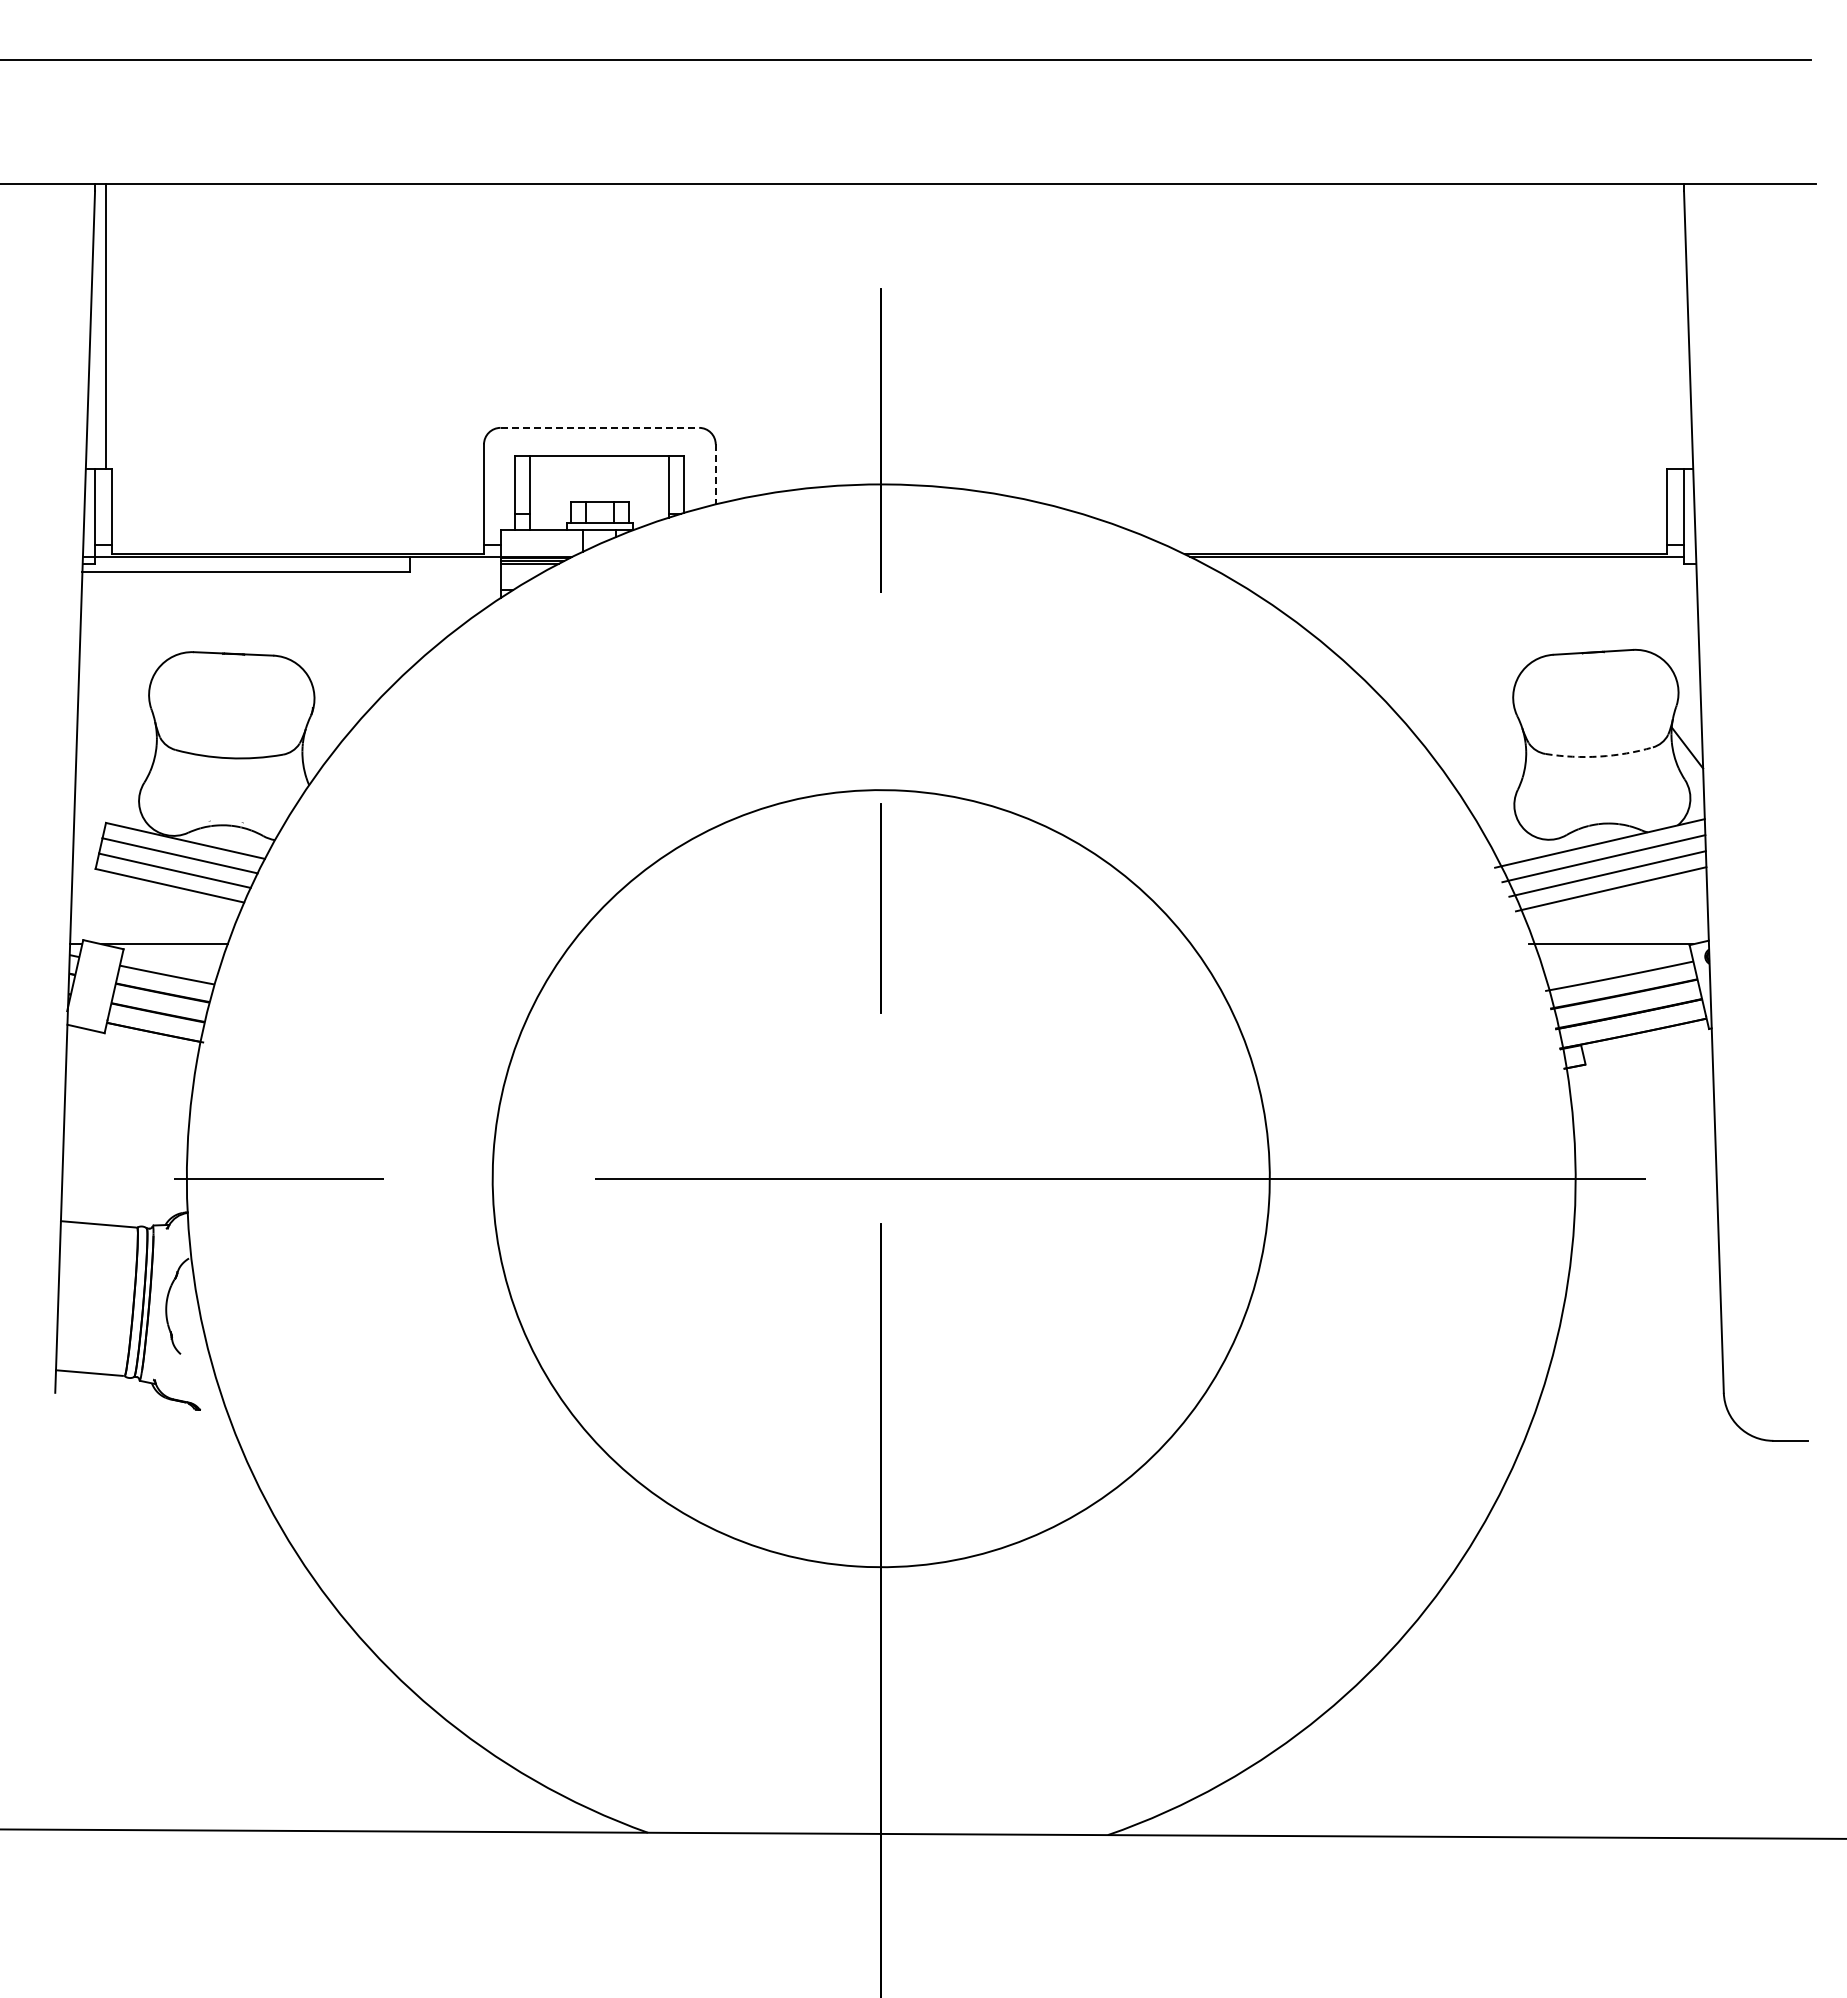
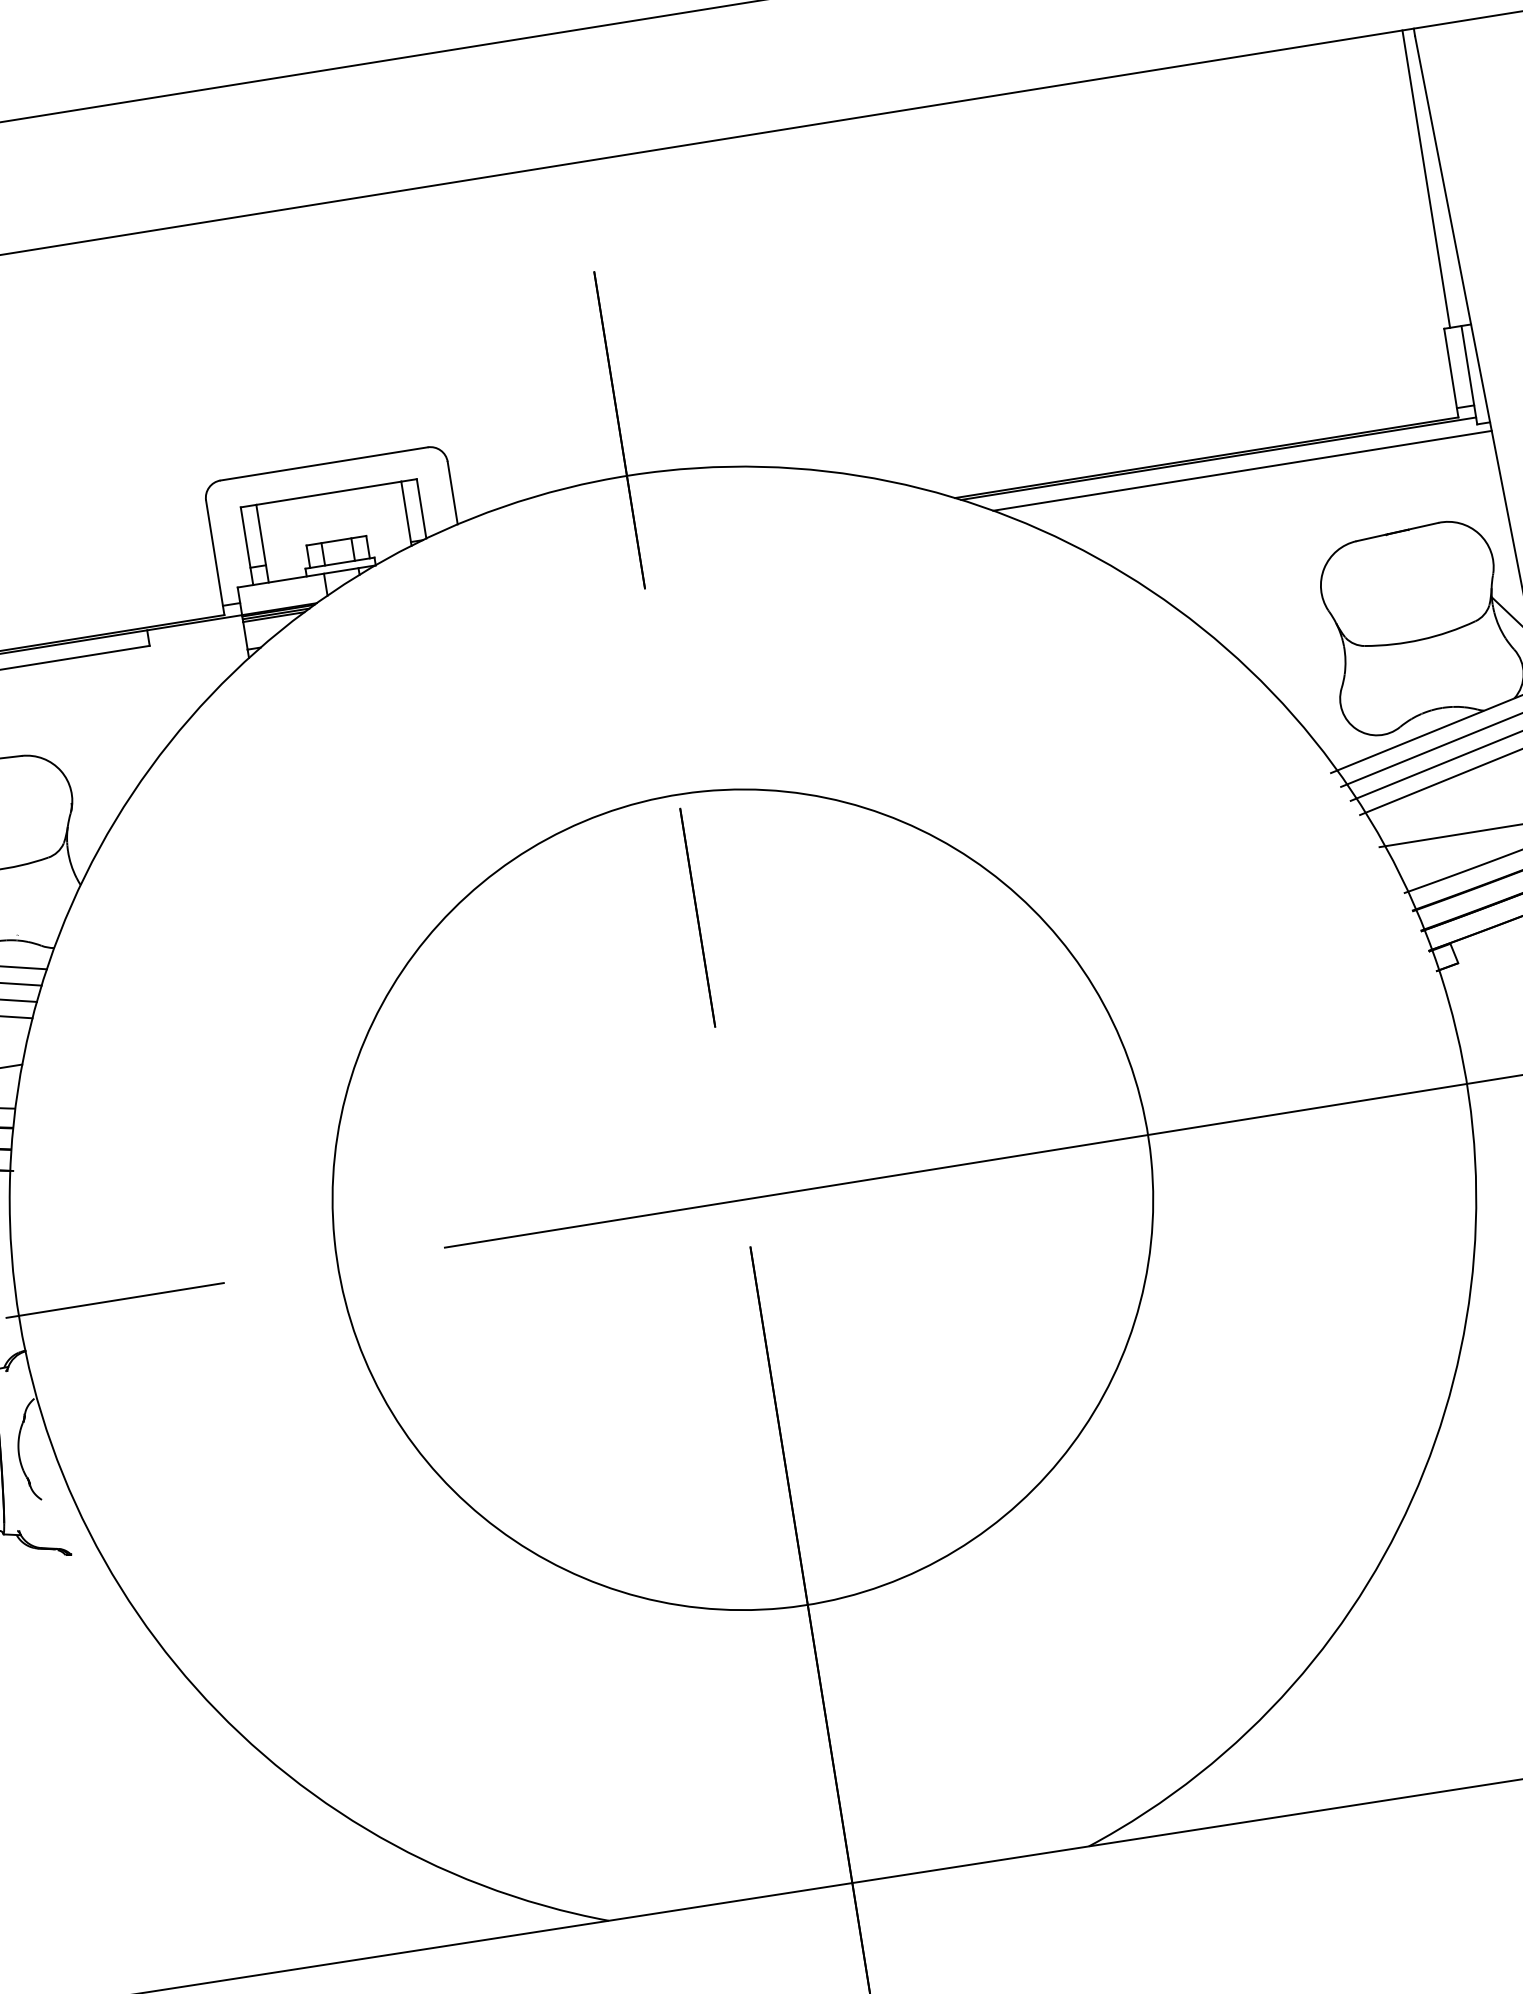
line: (1673, 326) -> (1426, 178), added
line: (600, 427) -> (324, 463), dashed -> solid
line: (715, 474) -> (452, 493), dashed -> solid
line: (1457, 571) -> (1242, 470), added
arc: (1599, 756) -> (1421, 639), dashed -> solid

